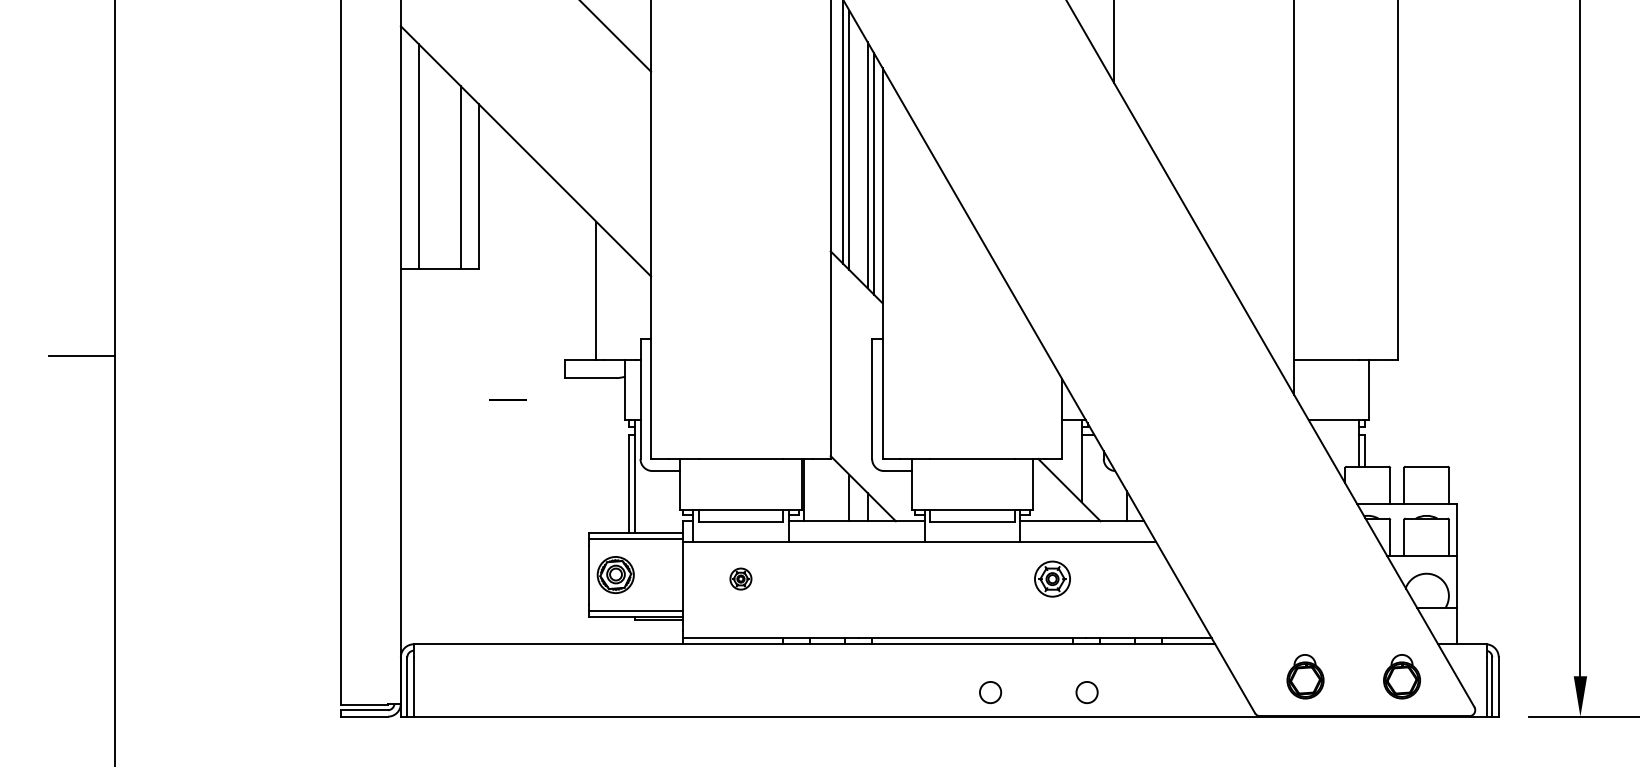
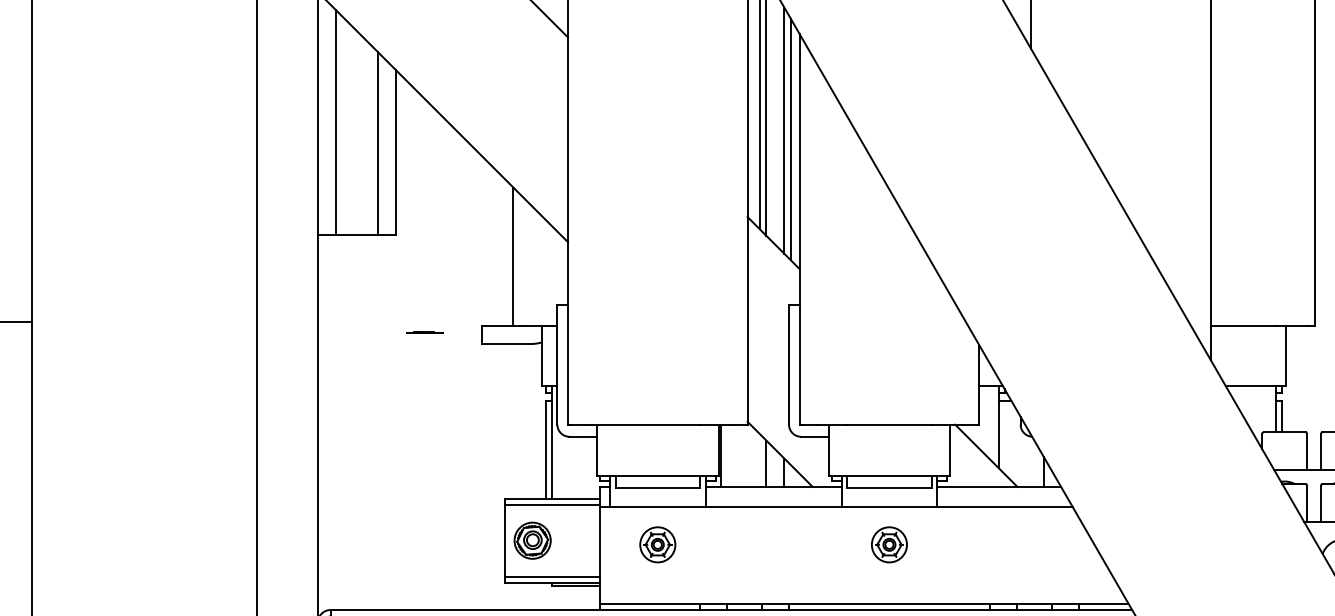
line: (507, 399) -> (424, 332), moved
part: (740, 578) -> (657, 544), size x1.67
part: (1052, 578) -> (889, 544), moved

